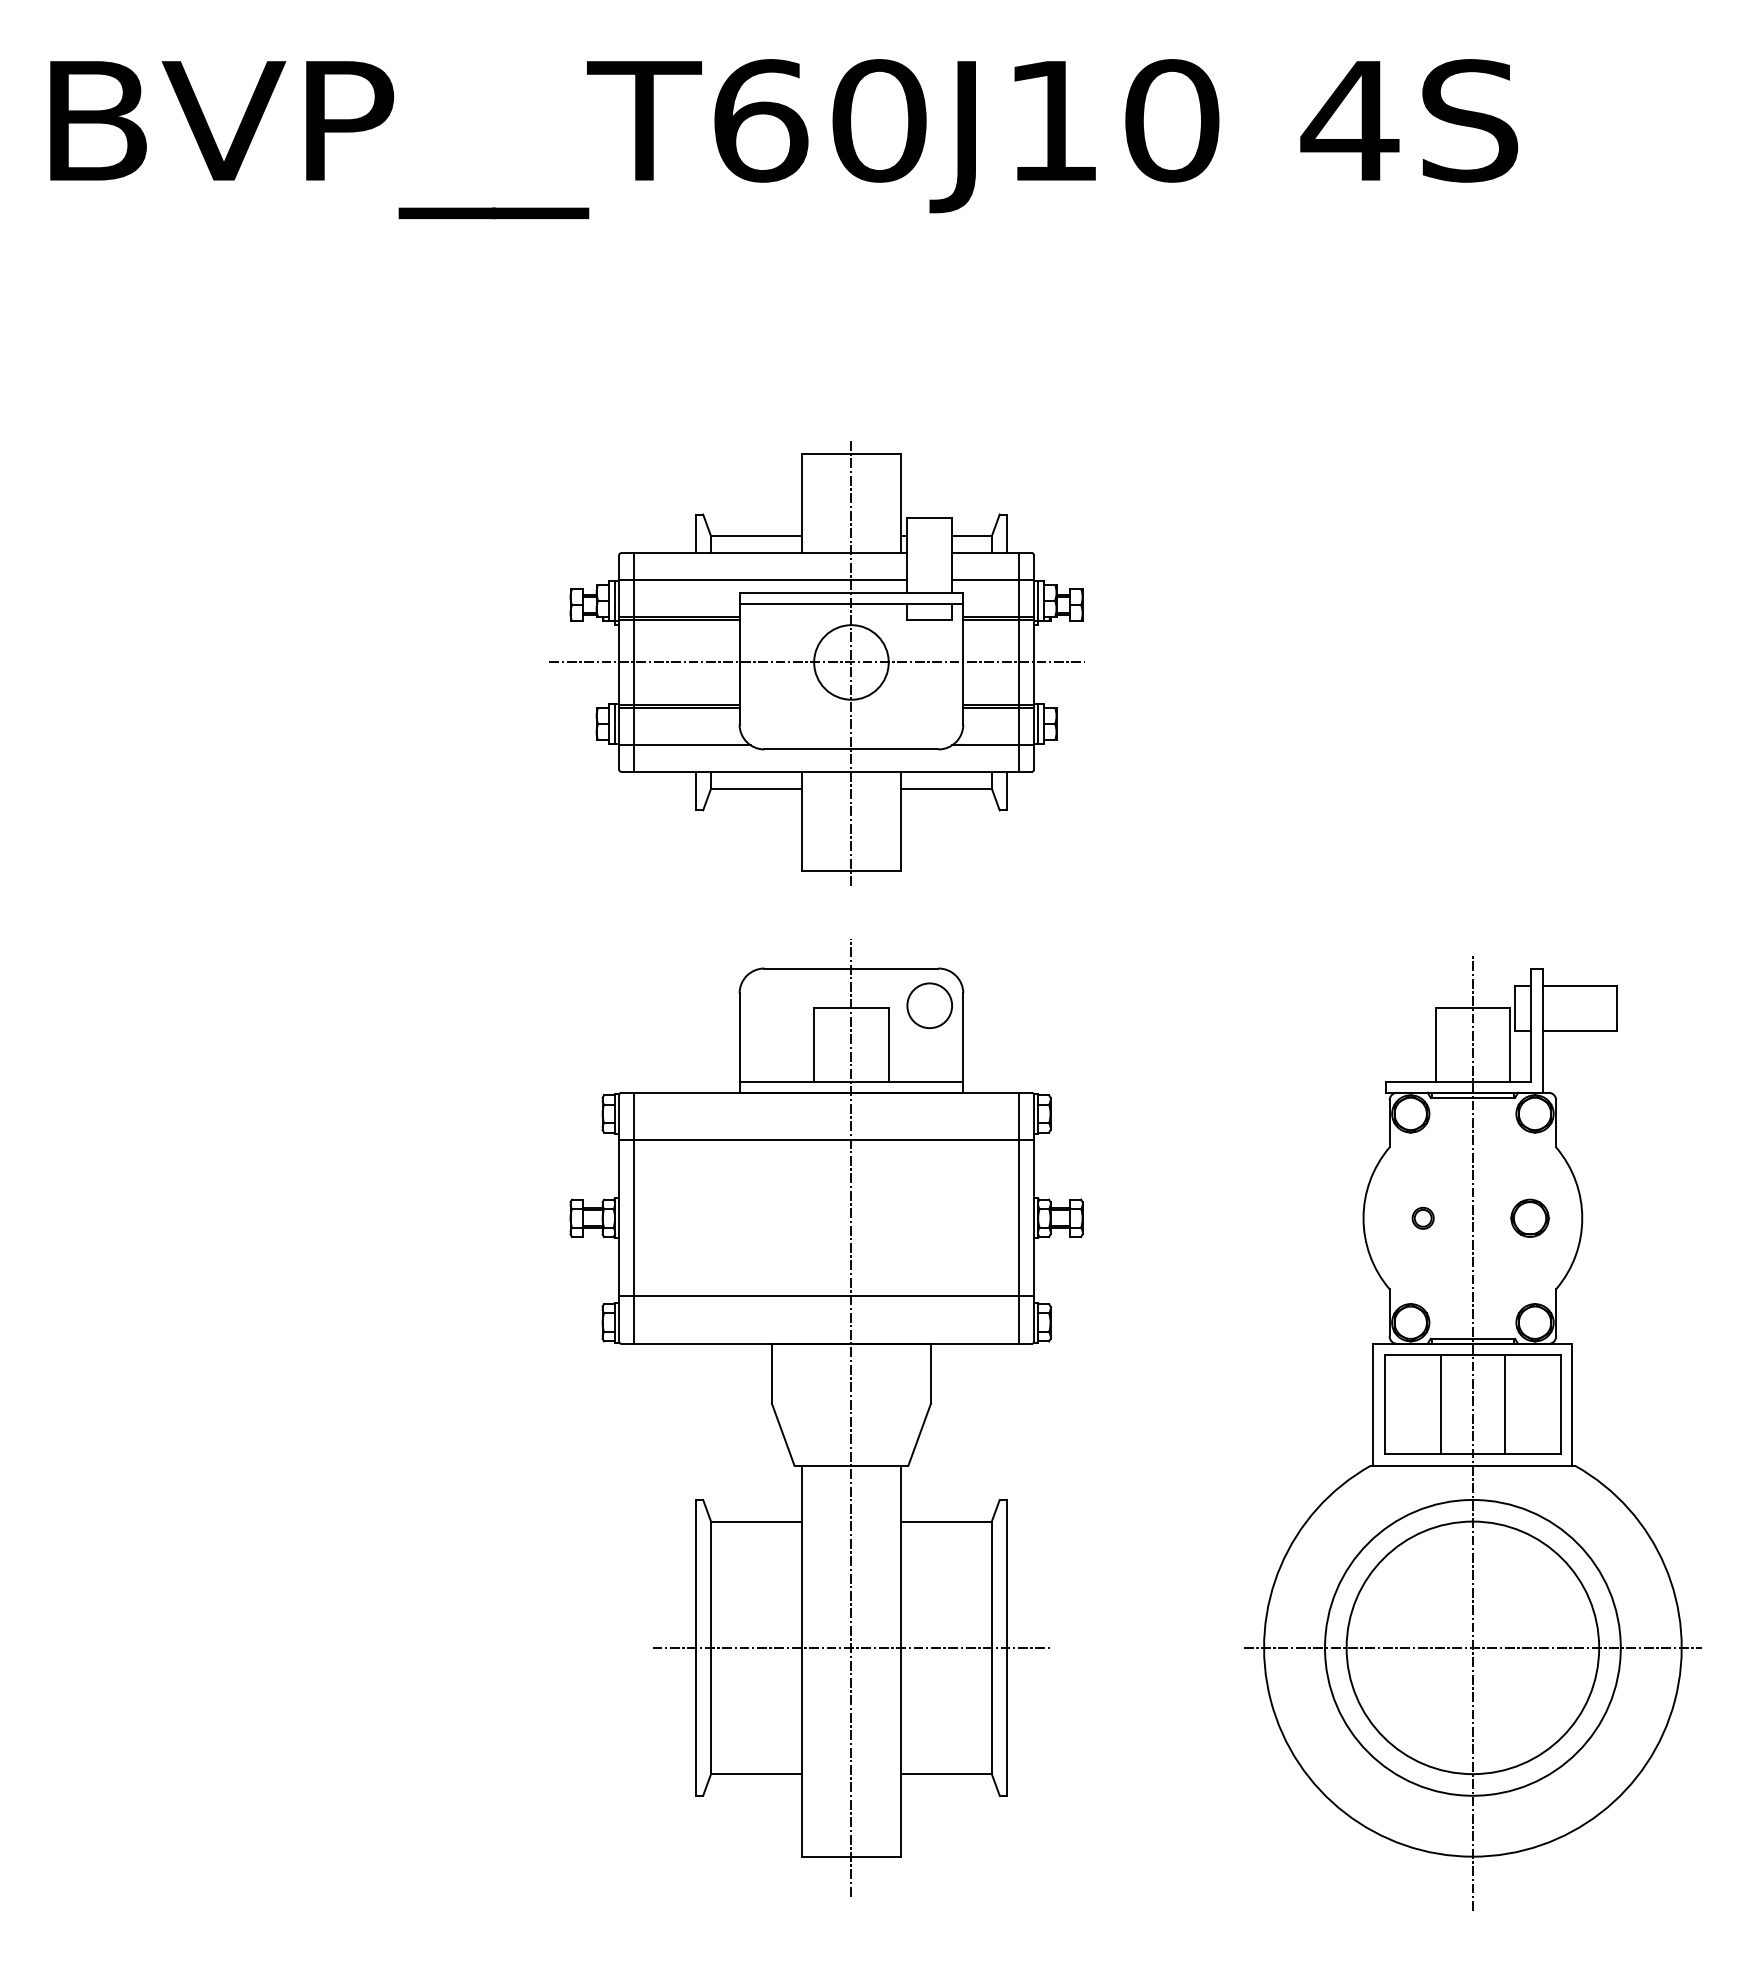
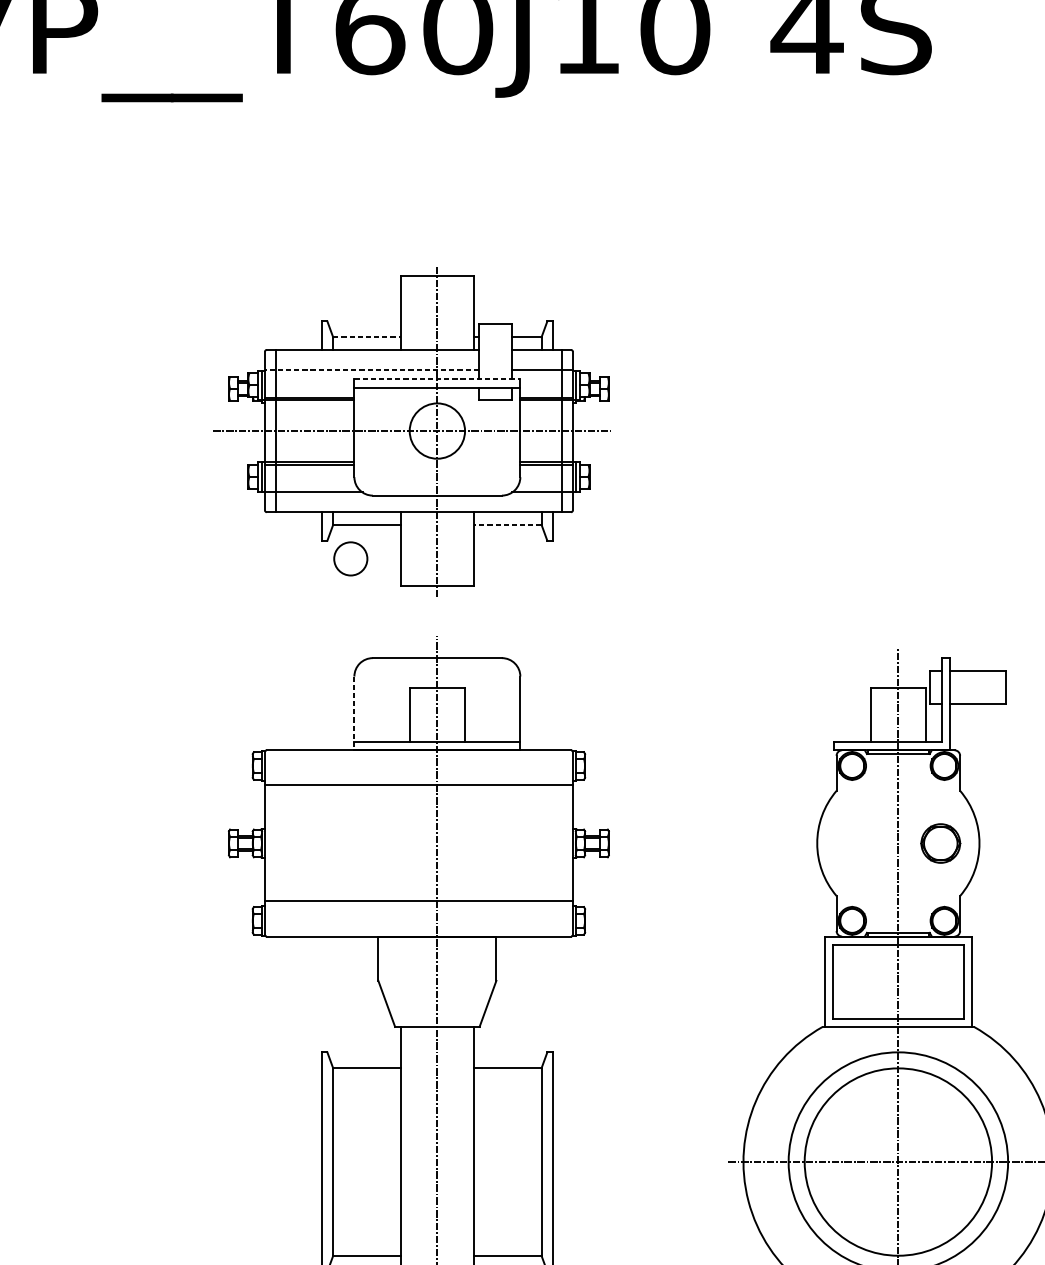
line: (756, 536) -> (366, 337), solid -> dashed
line: (762, 579) -> (371, 369), solid -> dashed
line: (851, 592) -> (437, 379), solid -> dashed
line: (946, 788) -> (507, 524), solid -> dashed
circle: (929, 1005) -> (350, 558), moved
line: (739, 1043) -> (354, 713), solid -> dashed
line: (633, 1217) -> (275, 842), removed
line: (1019, 1217) -> (562, 842), removed
part: (1422, 1217) -> (860, 842), removed
part: (1529, 1217) -> (940, 842), size x1.4
line: (1440, 1404) -> (874, 981), removed
line: (1505, 1404) -> (922, 981), removed
line: (851, 1647) -> (437, 1161), removed

